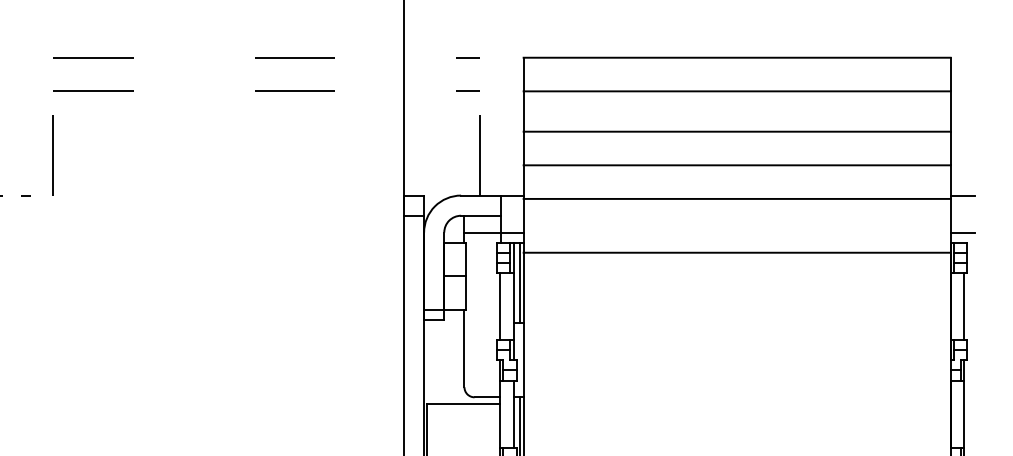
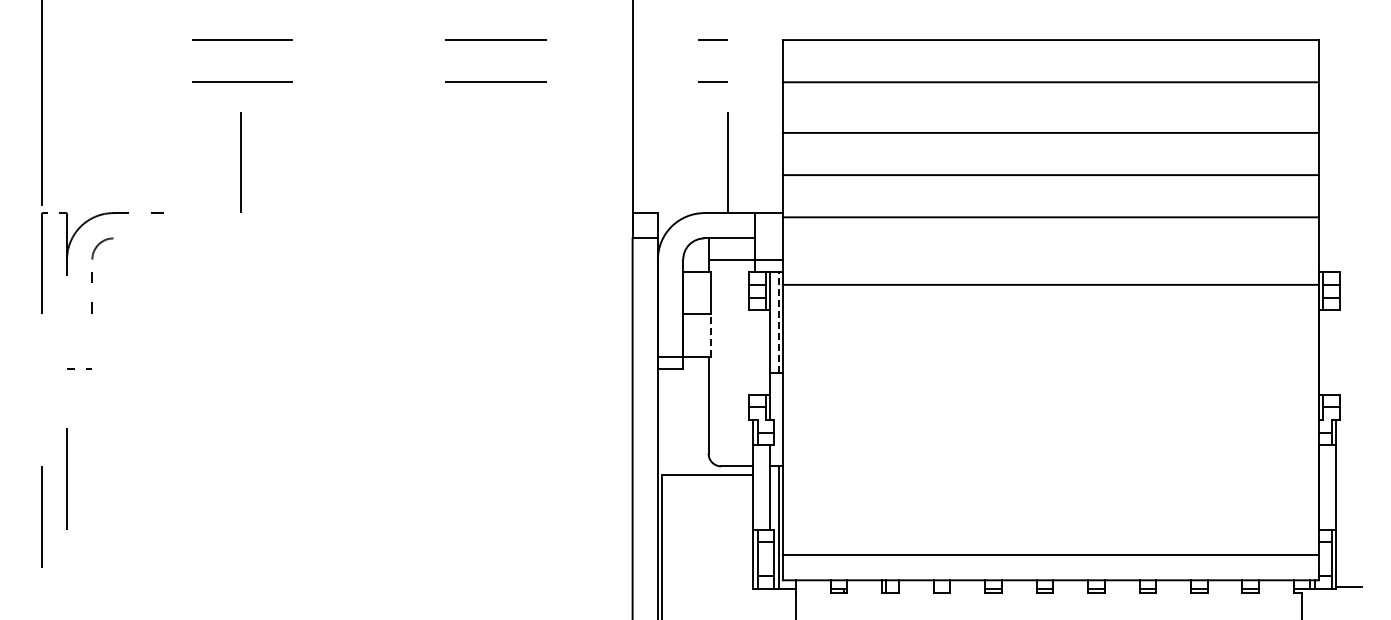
line: (52, 155) -> (240, 162), moved
line: (962, 195) -> (1333, 213), removed
line: (962, 232) -> (1333, 259), removed
line: (520, 282) -> (778, 322), solid -> dashed
line: (466, 293) -> (711, 335), solid -> dashed
line: (500, 306) -> (753, 352), removed
line: (963, 306) -> (1335, 352), removed

